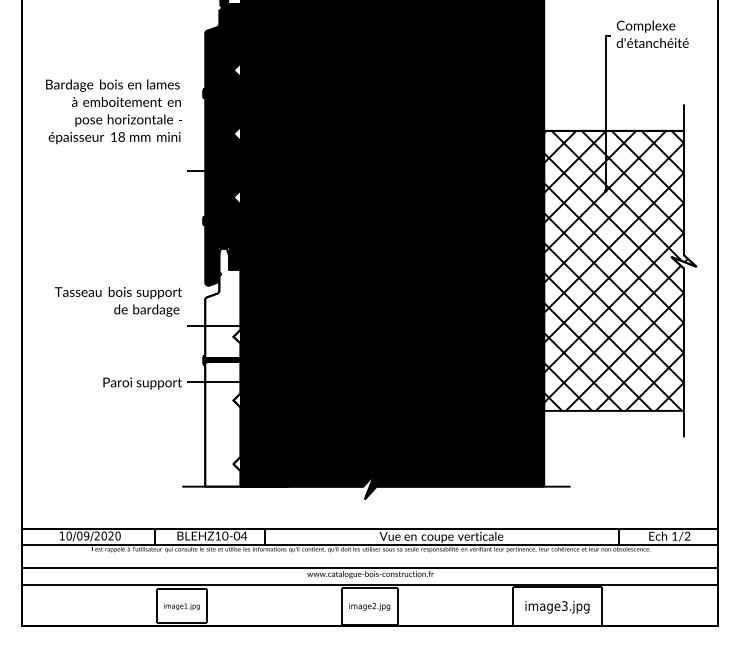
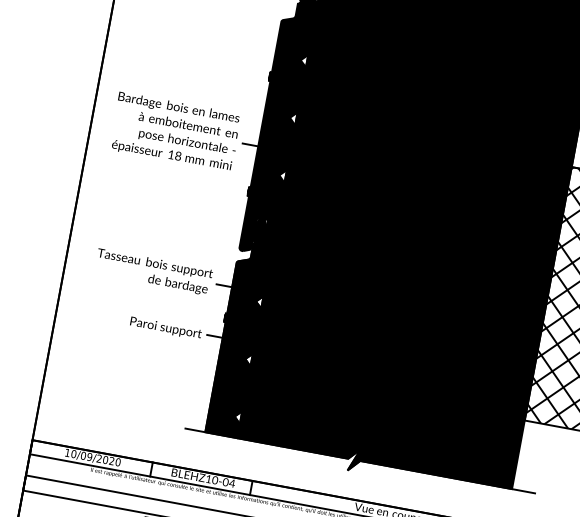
text: (113, 111) -> (175, 131), moved
text: (117, 301) -> (152, 271), moved
fill: (222, 367) -> (240, 327), added

